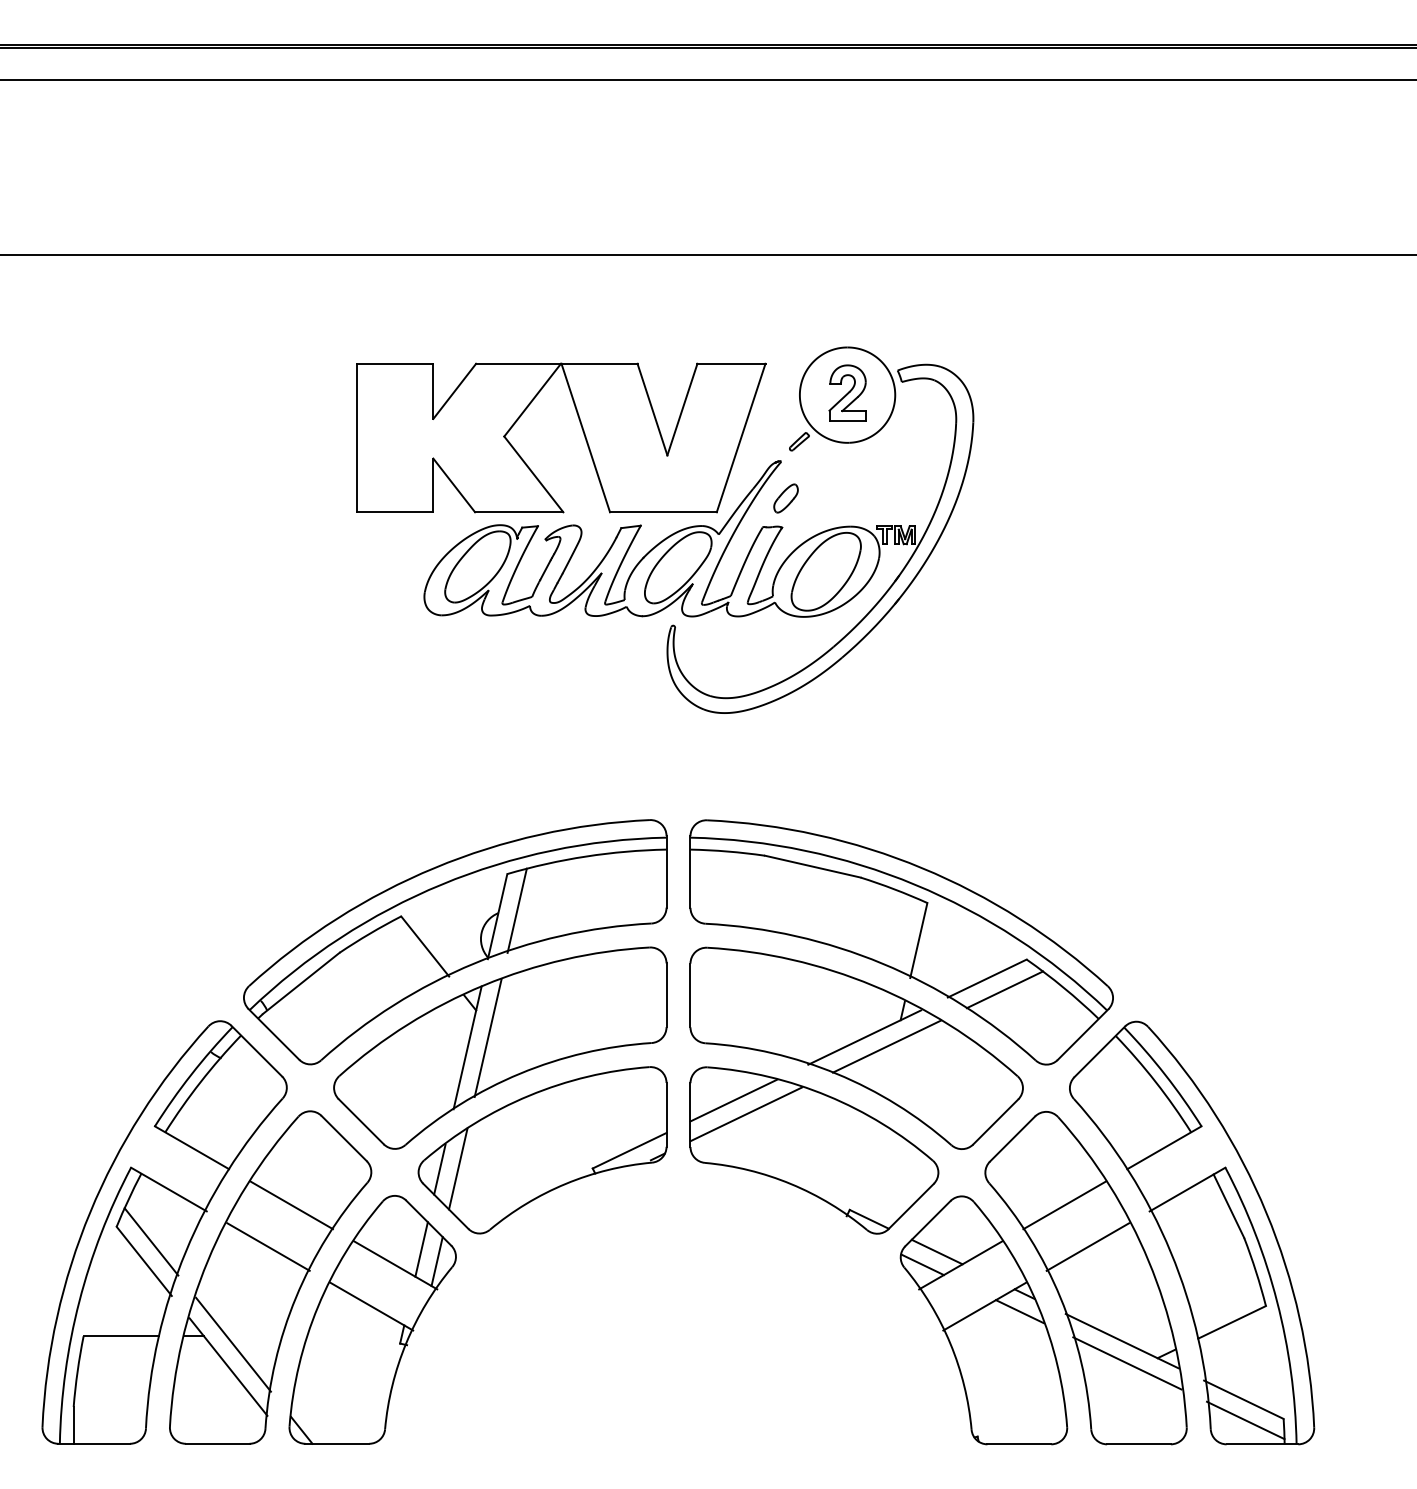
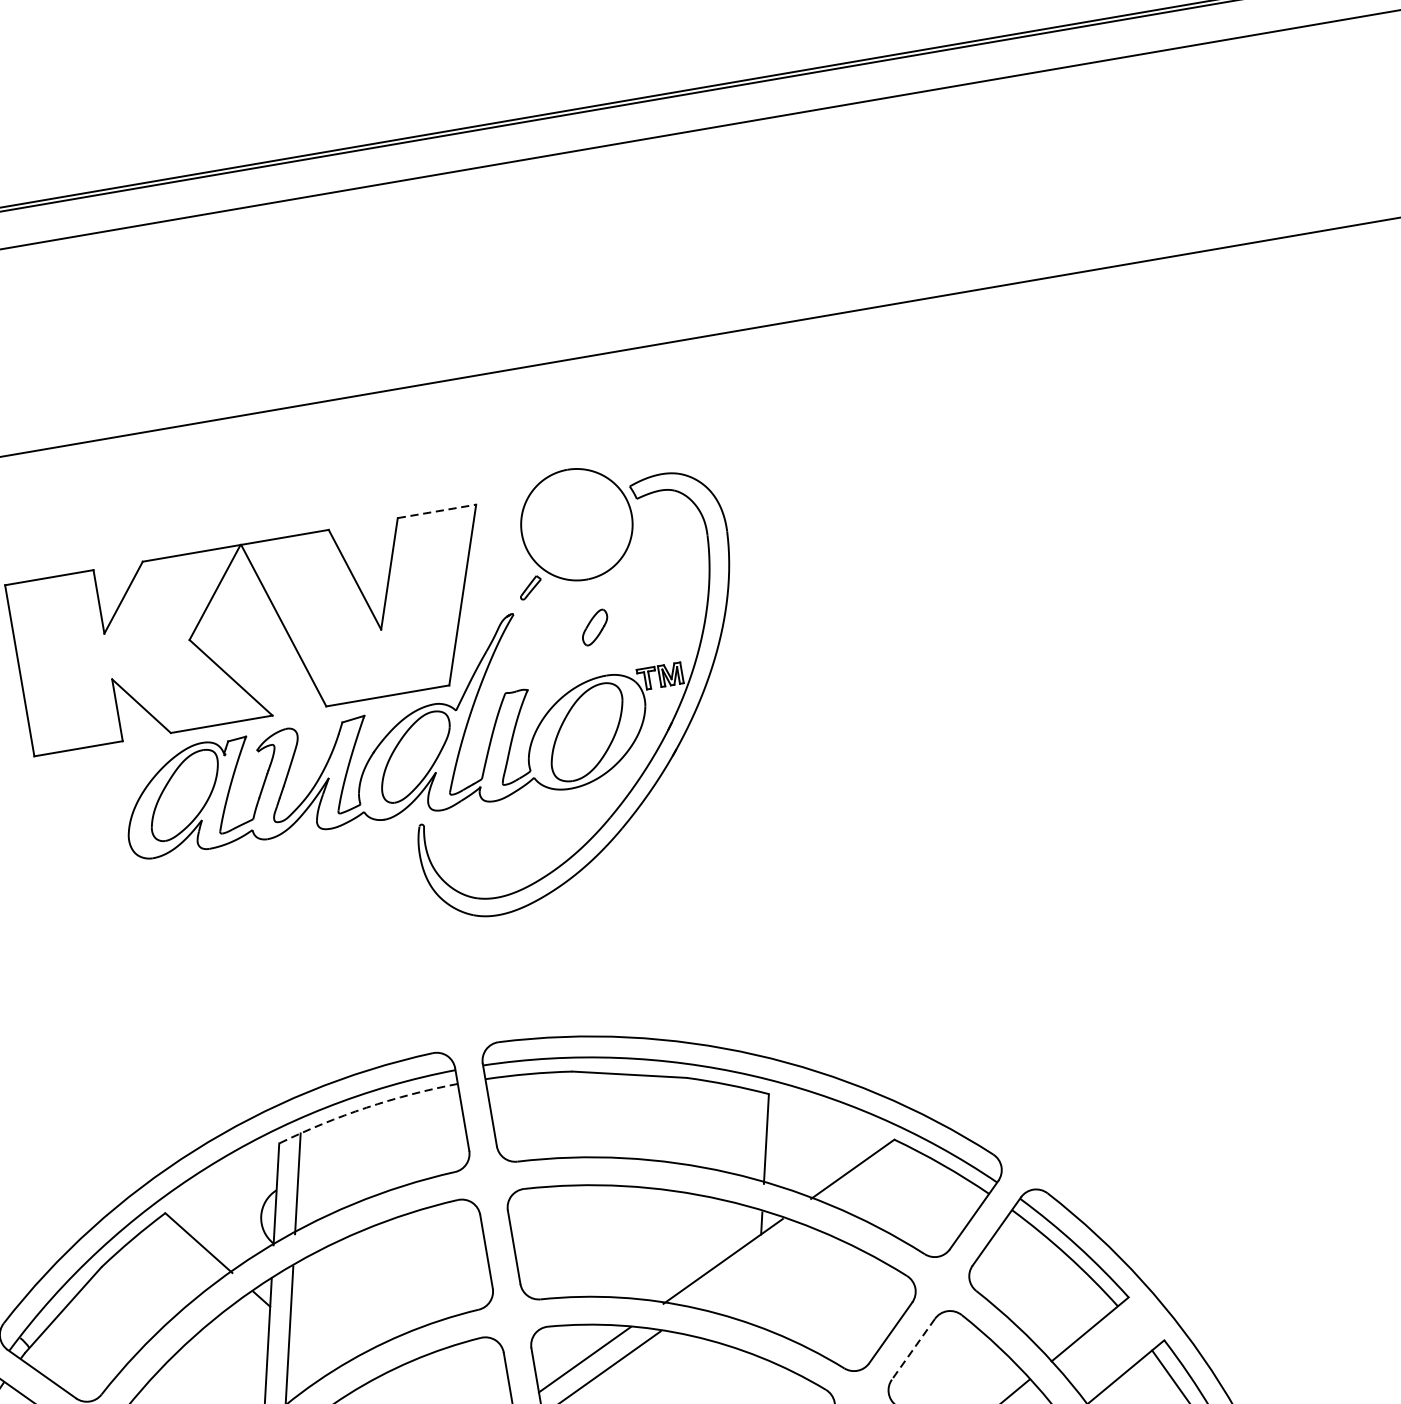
line: (731, 363) -> (436, 511), solid -> dashed
part: (847, 392) -> (576, 521), removed
part: (785, 498) -> (594, 627), moved
arc: (586, 856) -> (366, 1107), solid -> dashed
line: (1004, 989) -> (874, 1178), removed
line: (886, 1046) -> (750, 1267), removed
line: (1012, 1139) -> (913, 1349), solid -> dashed

